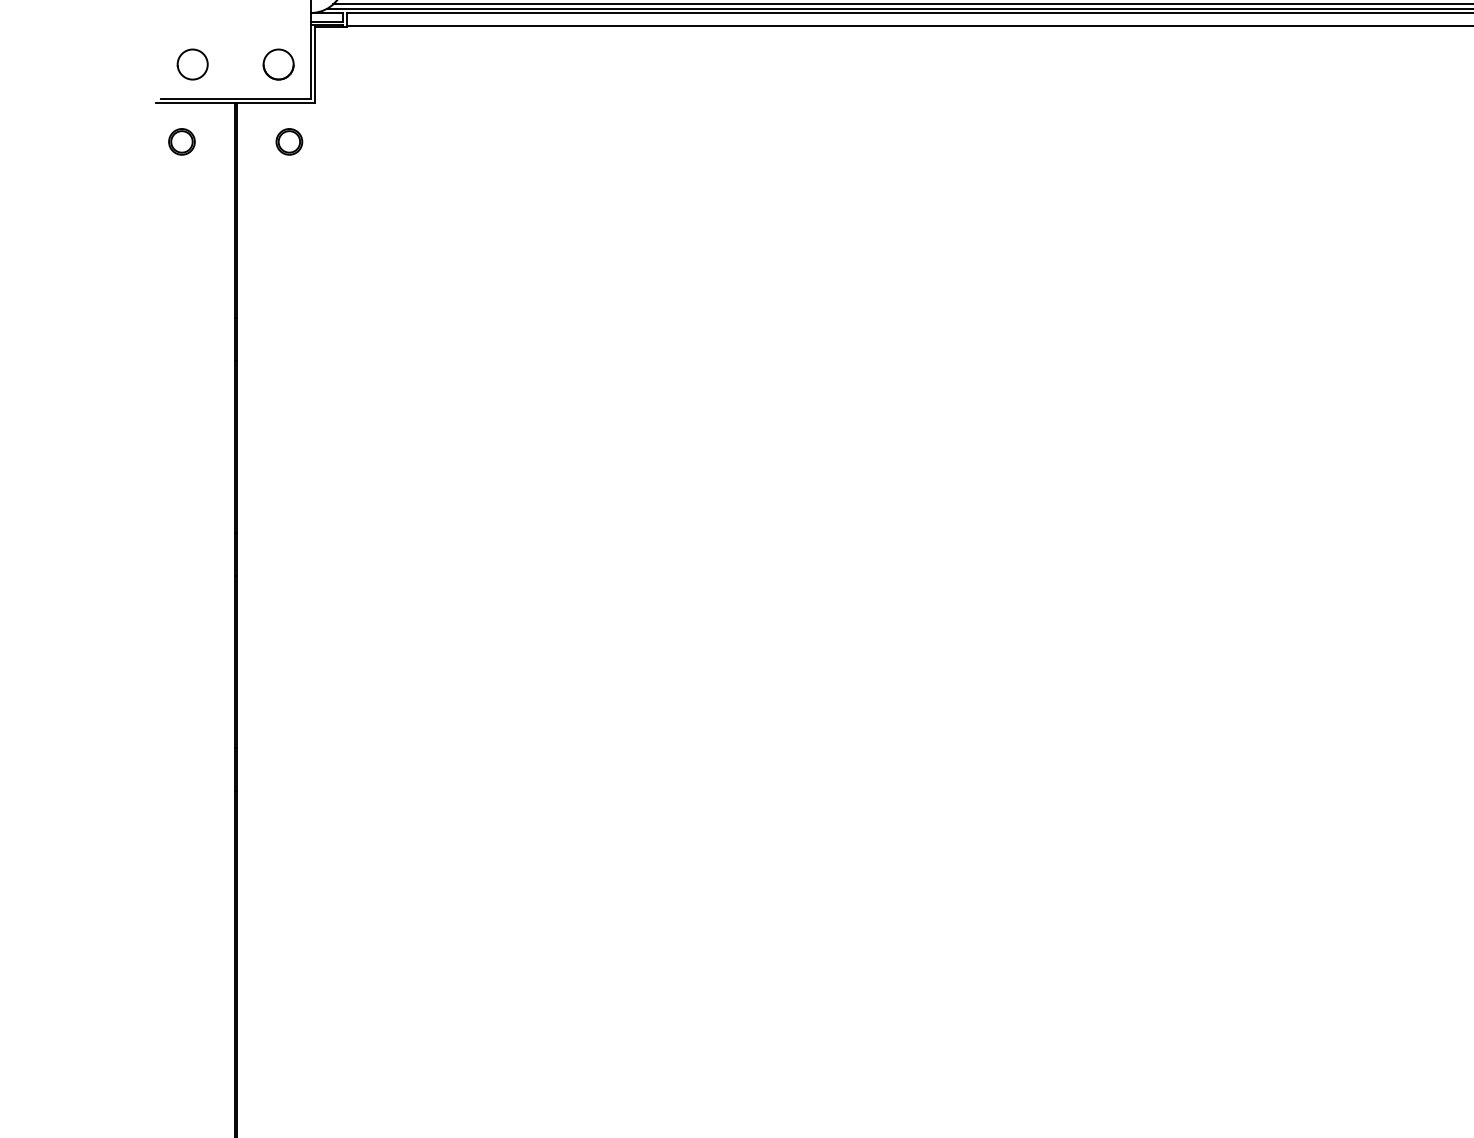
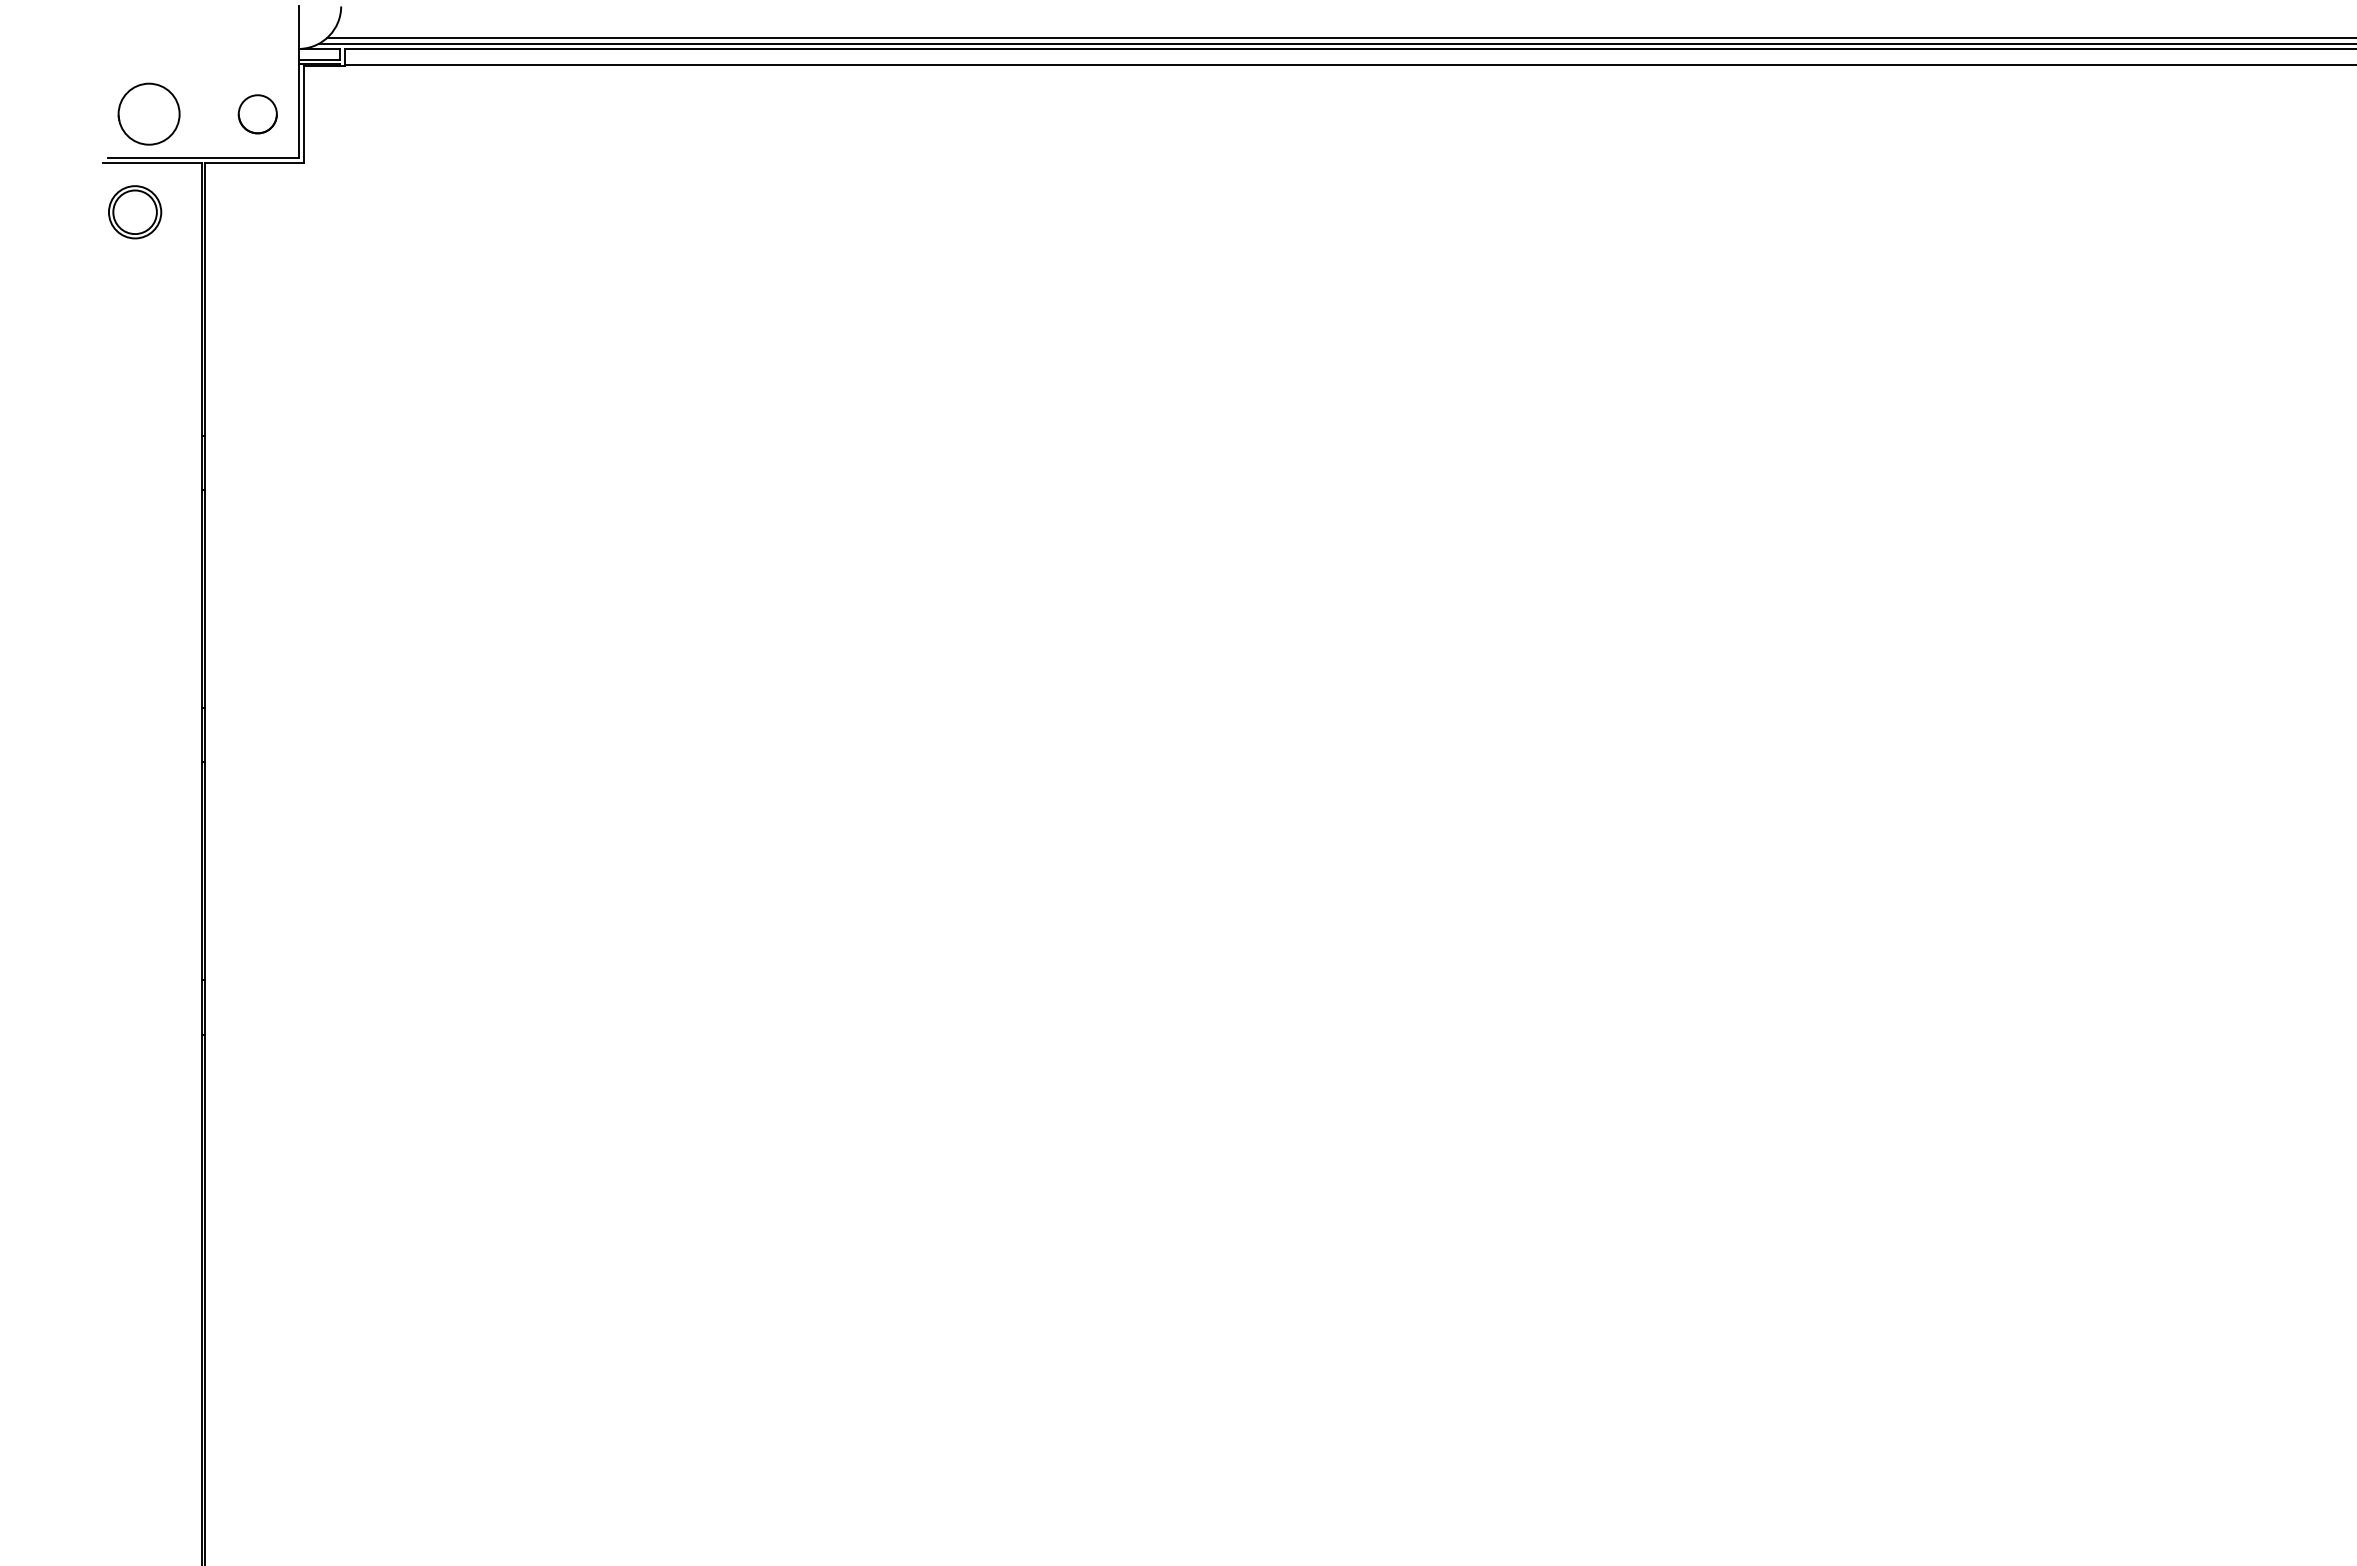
circle: (192, 64) -> (148, 114), size x1.6
part: (182, 142) -> (135, 212), size x1.6
part: (289, 142) -> (271, 212), removed

